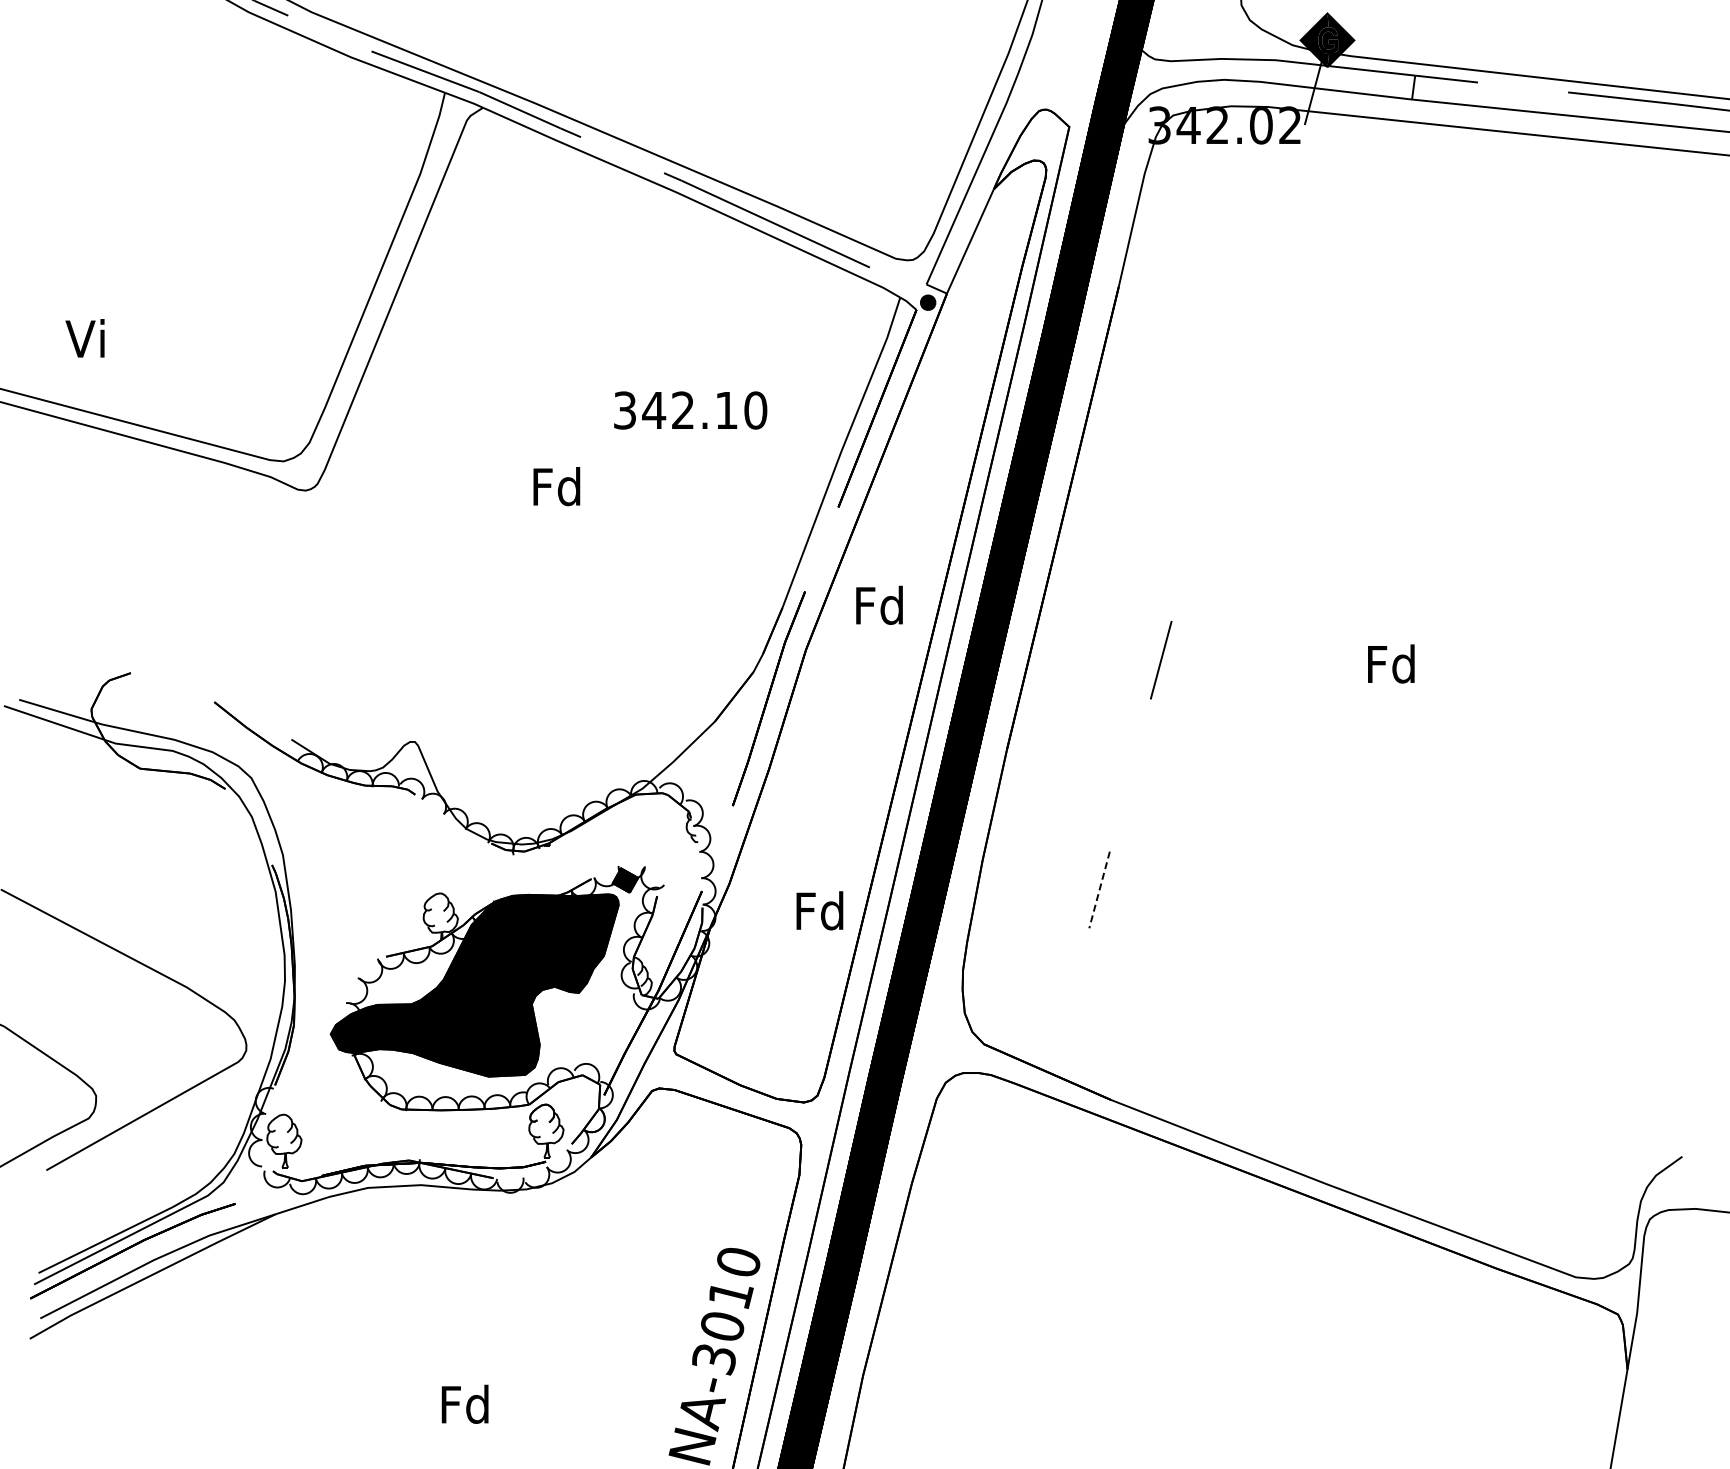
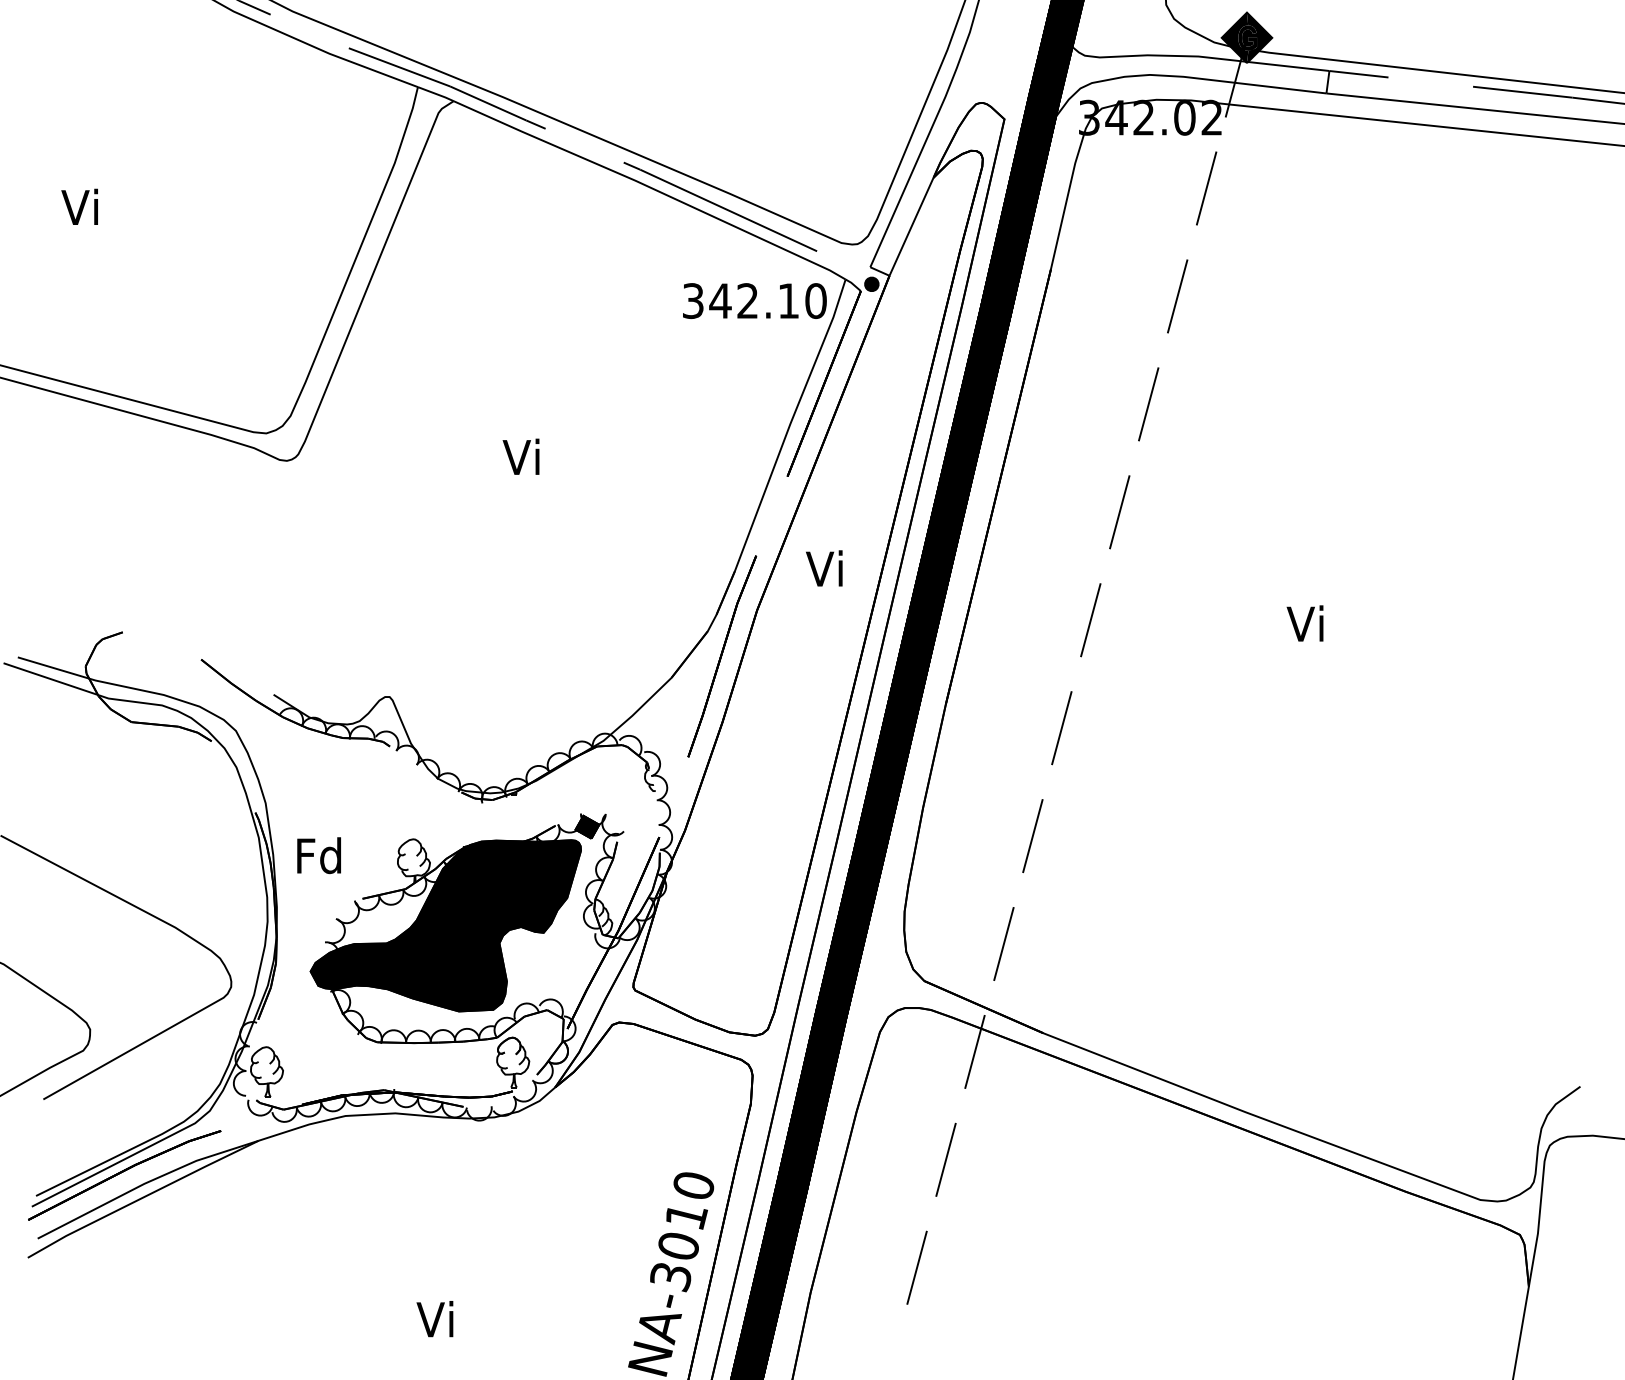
line: (1284, 200) -> (1206, 188), added
line: (1253, 315) -> (1177, 296), added
text: (84, 338) -> (79, 207), moved
text: (690, 410) -> (754, 301), moved
line: (1222, 430) -> (1148, 404), added
text: (556, 486) -> (522, 457), Fd -> Vi
line: (1191, 545) -> (1119, 512), added
text: (879, 604) -> (826, 567), Fd -> Vi
text: (1391, 663) -> (1307, 623), Fd -> Vi
line: (1130, 774) -> (1061, 727), added
line: (1099, 889) -> (1032, 835), dashed -> solid
text: (819, 910) -> (318, 855), moved
line: (1068, 1004) -> (1003, 943), added
line: (1037, 1119) -> (974, 1051), added
line: (1006, 1234) -> (945, 1159), added
line: (976, 1349) -> (917, 1267), added
text: (464, 1403) -> (436, 1318), Fd -> Vi

